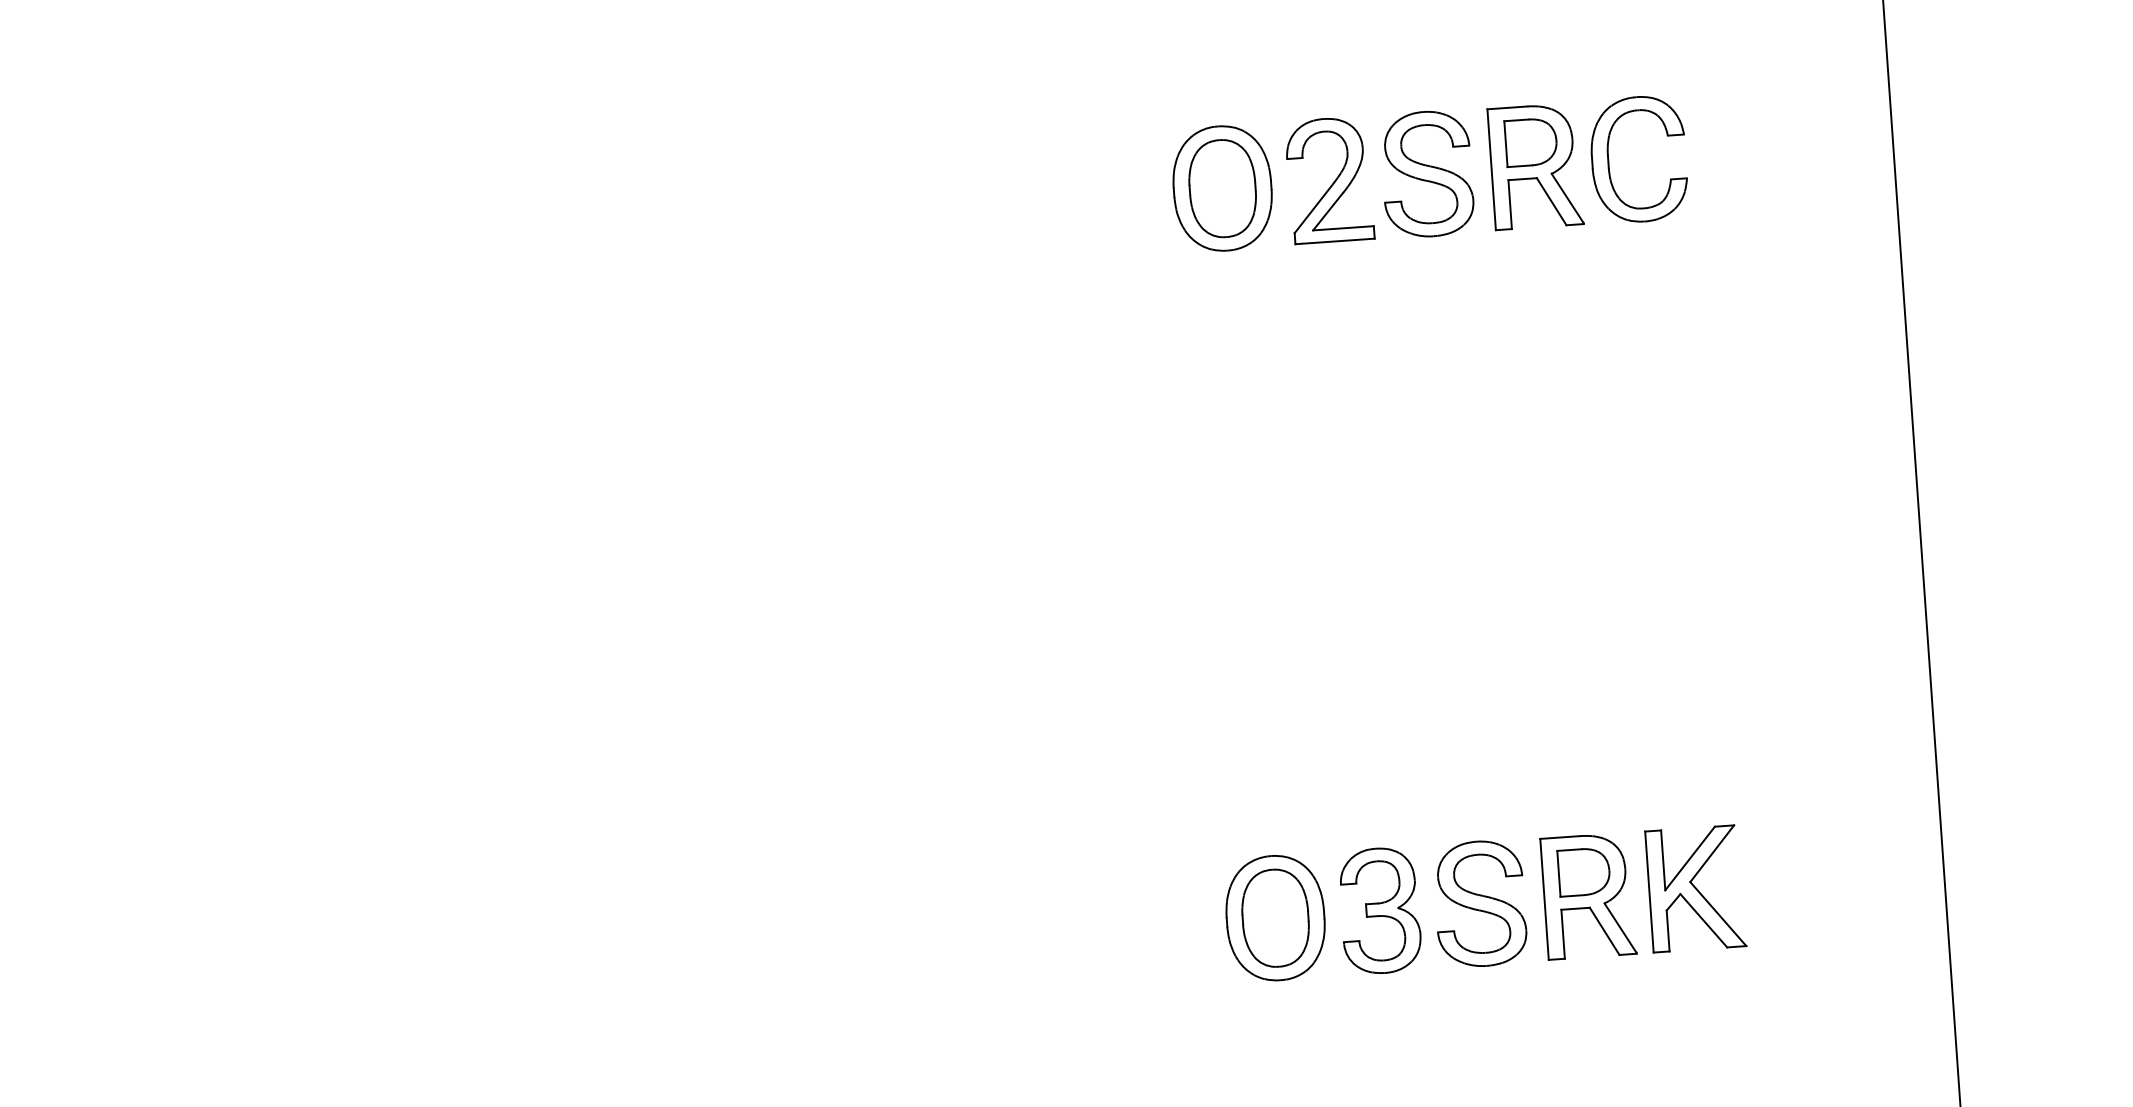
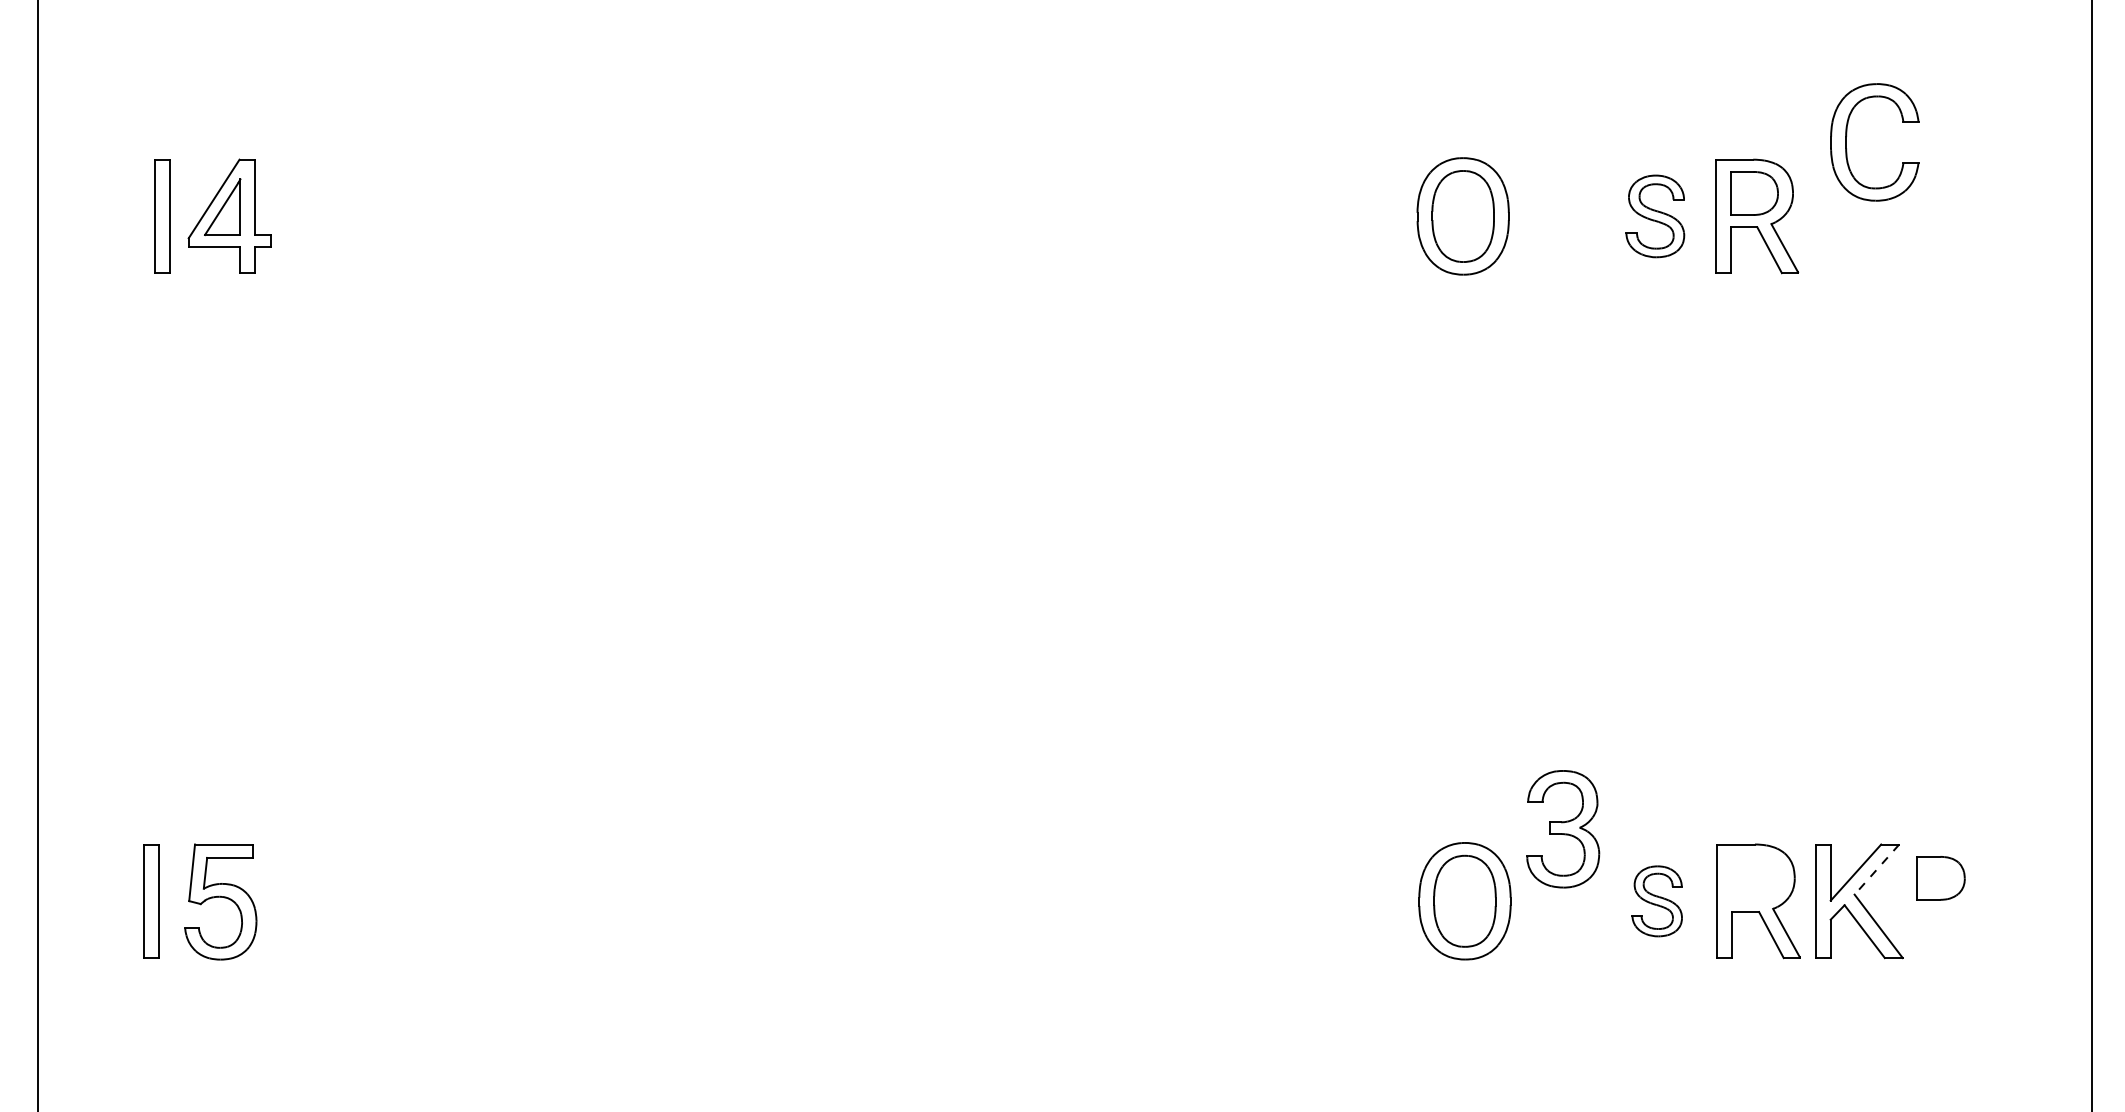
part: (1609, 154) -> (1847, 135), moved
part: (1427, 174) -> (1655, 216), size x0.7
part: (1329, 180) -> (1563, 215), removed
line: (1711, 853) -> (1876, 869), solid -> dashed
part: (1583, 872) -> (1940, 878), moved
part: (1480, 904) -> (1657, 901), size x0.6
part: (1380, 911) -> (1563, 829), moved

